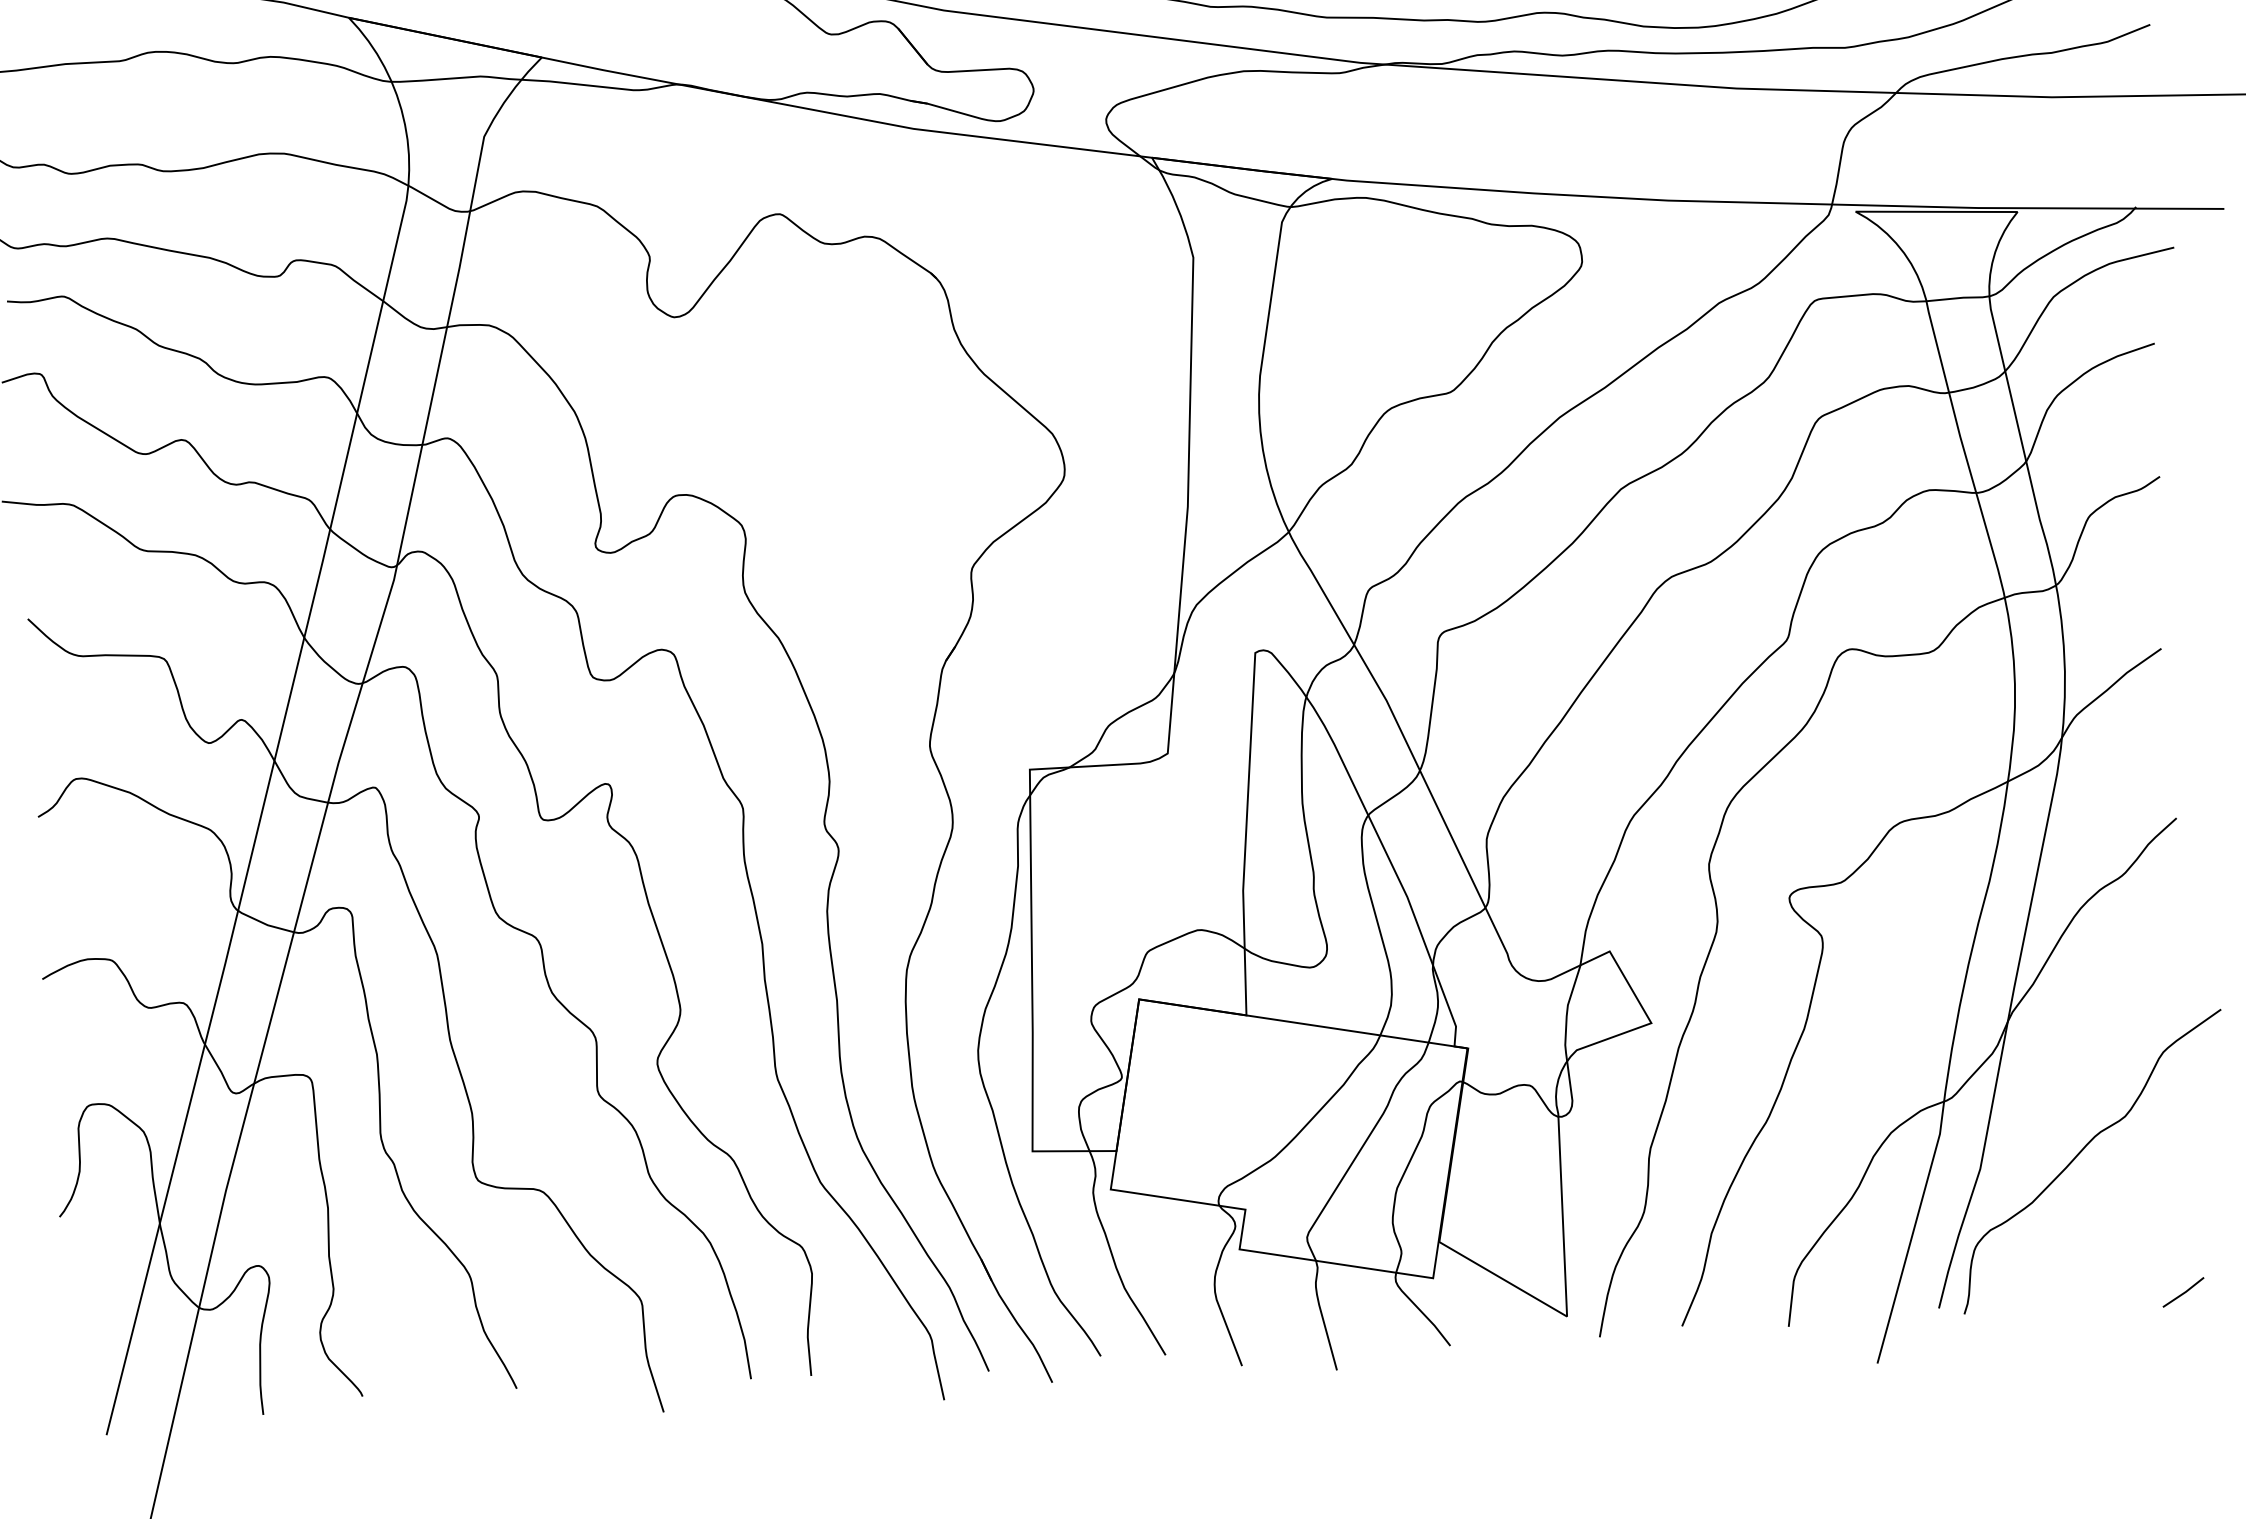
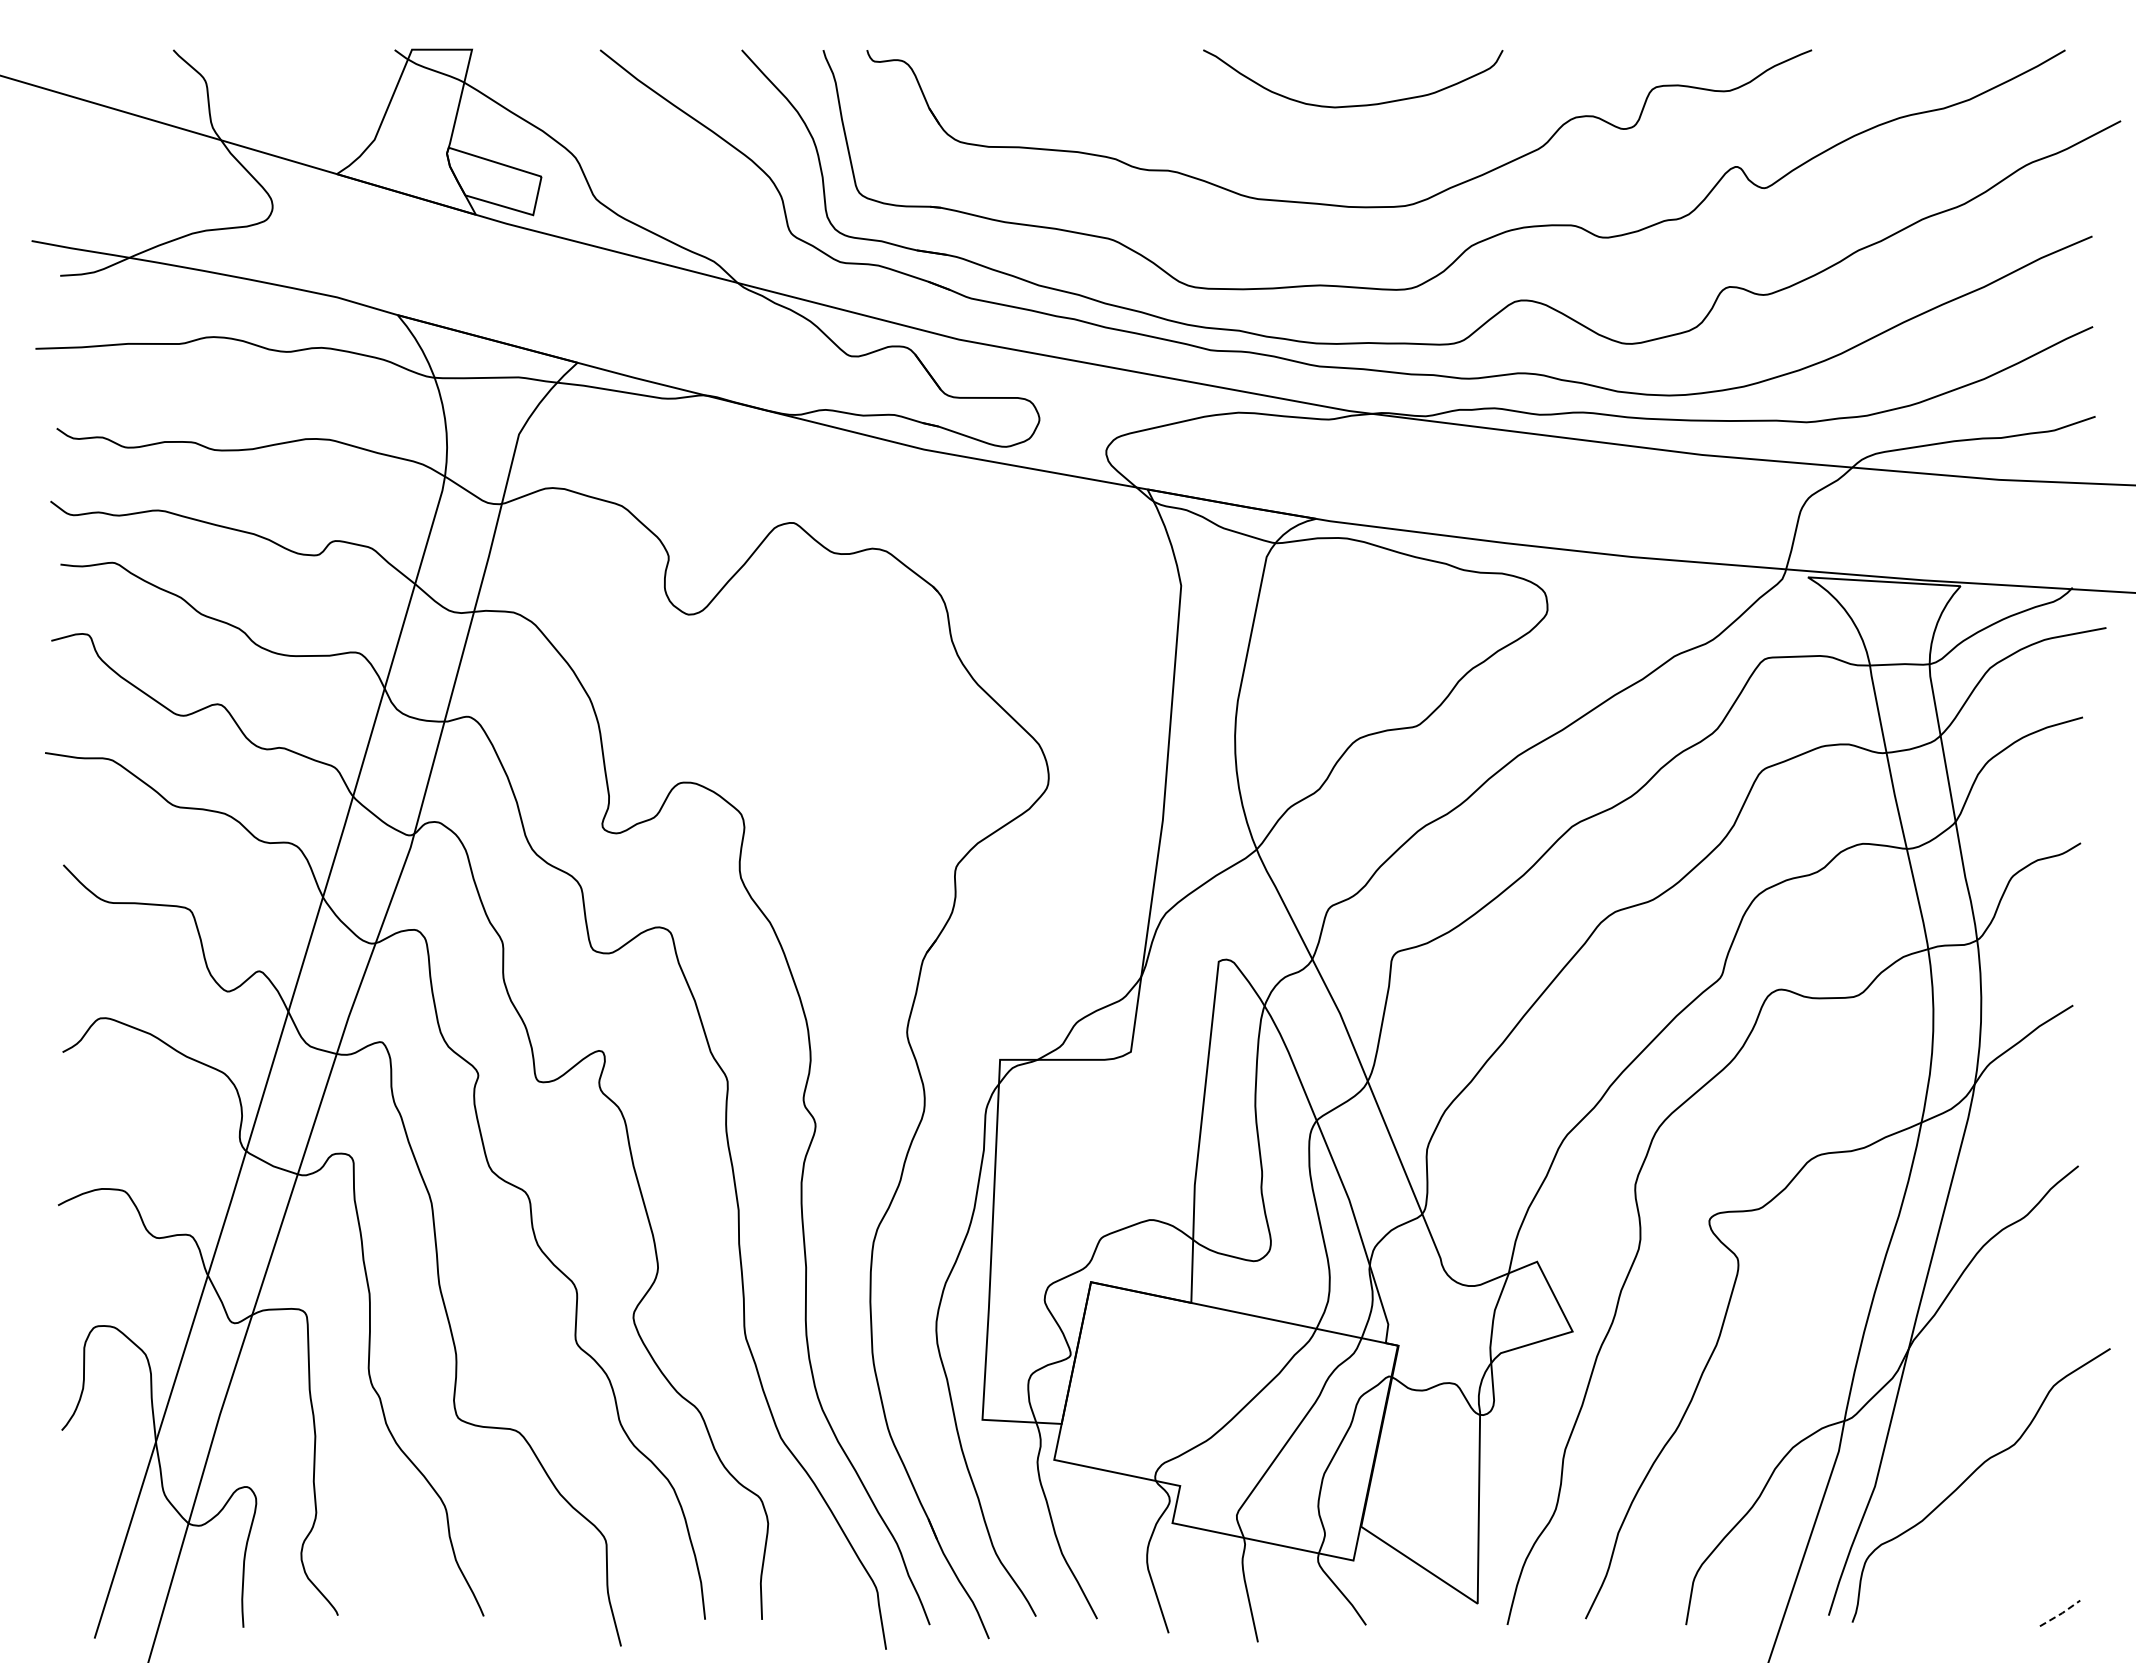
line: (2183, 1293) -> (2060, 1614), solid -> dashed

